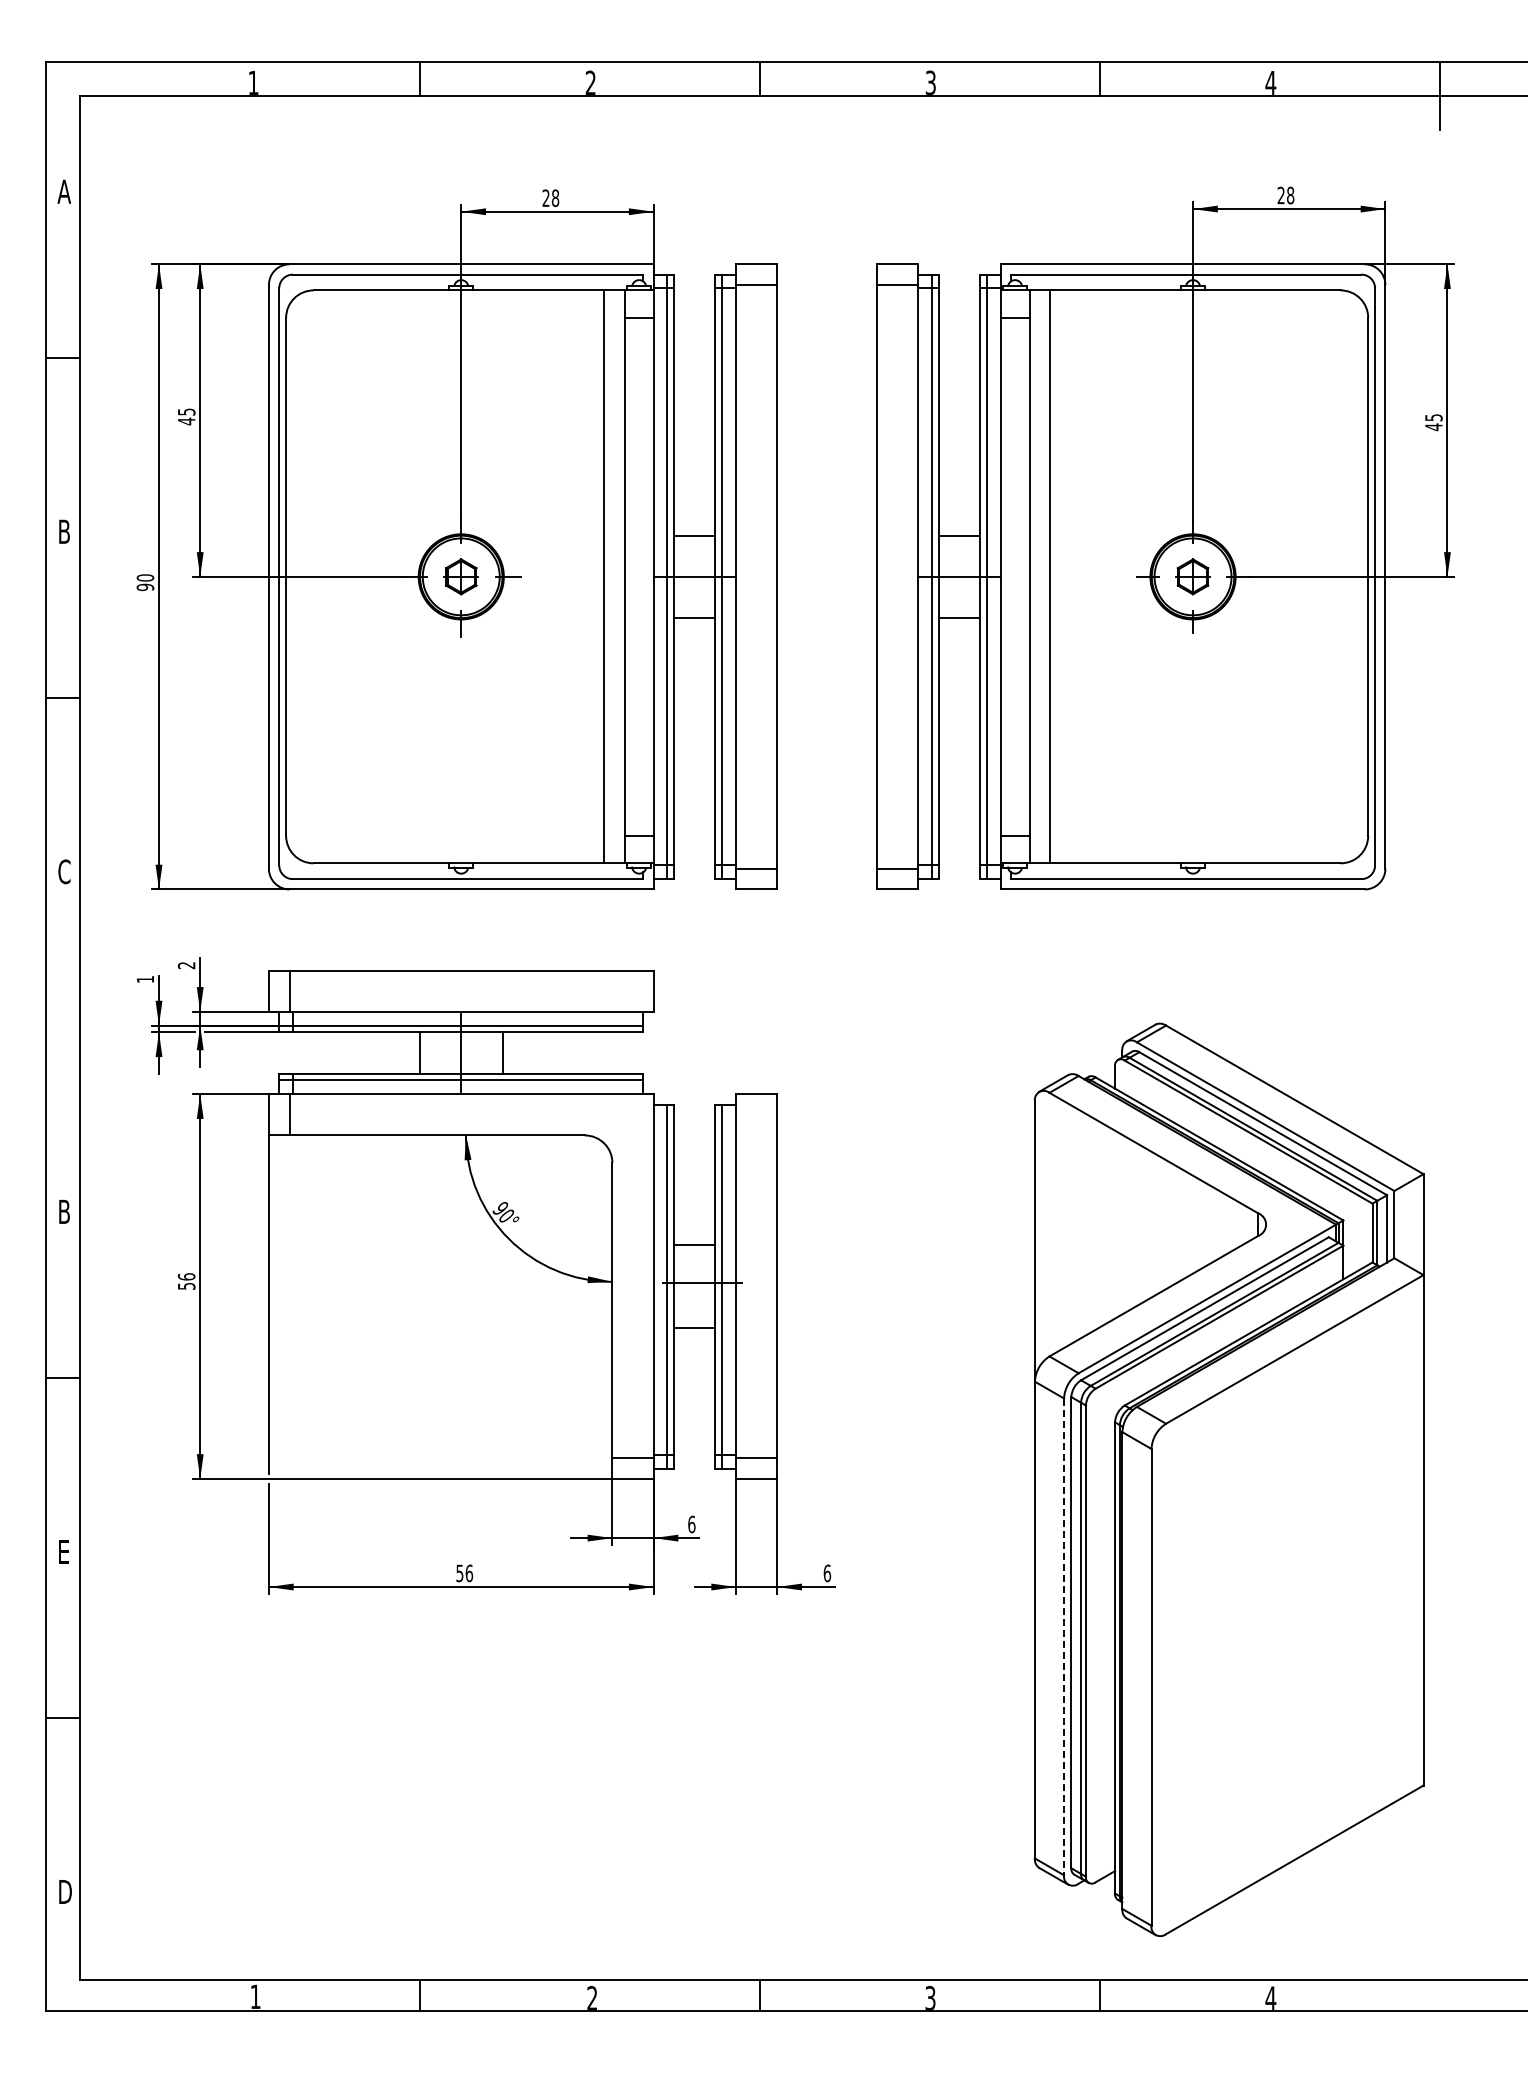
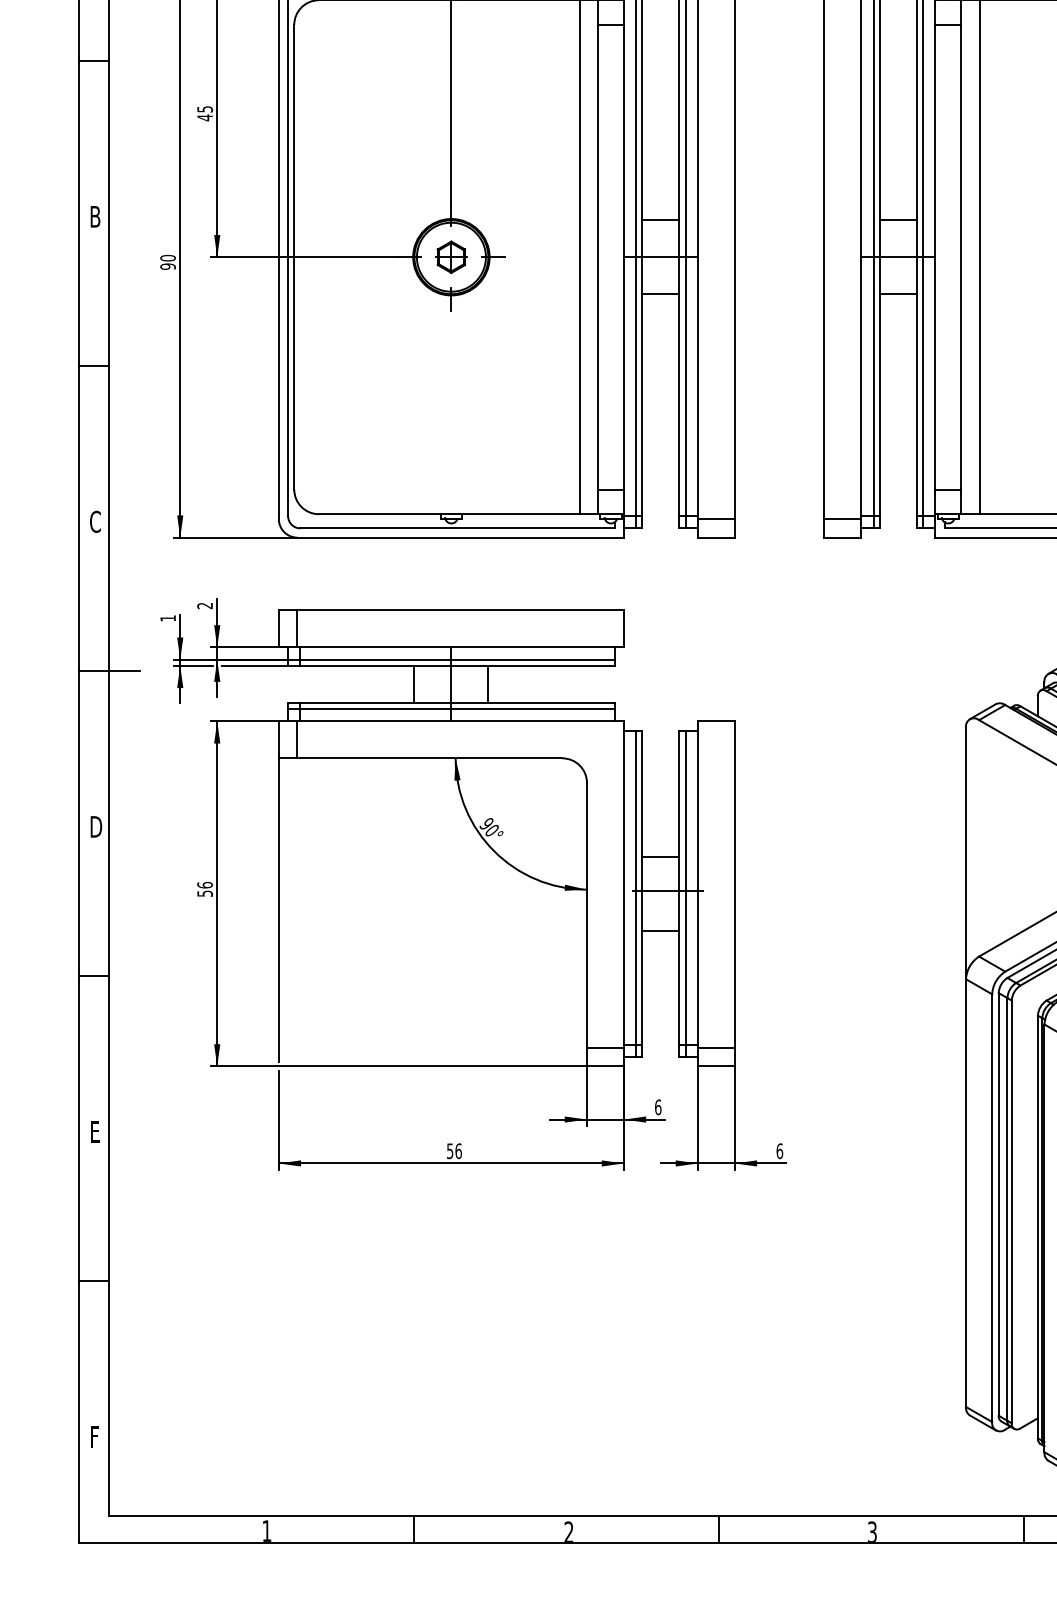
line: (79, 1038) -> (108, 671), added
text: (66, 1211) -> (97, 826), B -> D
line: (1064, 1637) -> (992, 1208), dashed -> solid
text: (65, 1891) -> (96, 1436), D -> F

